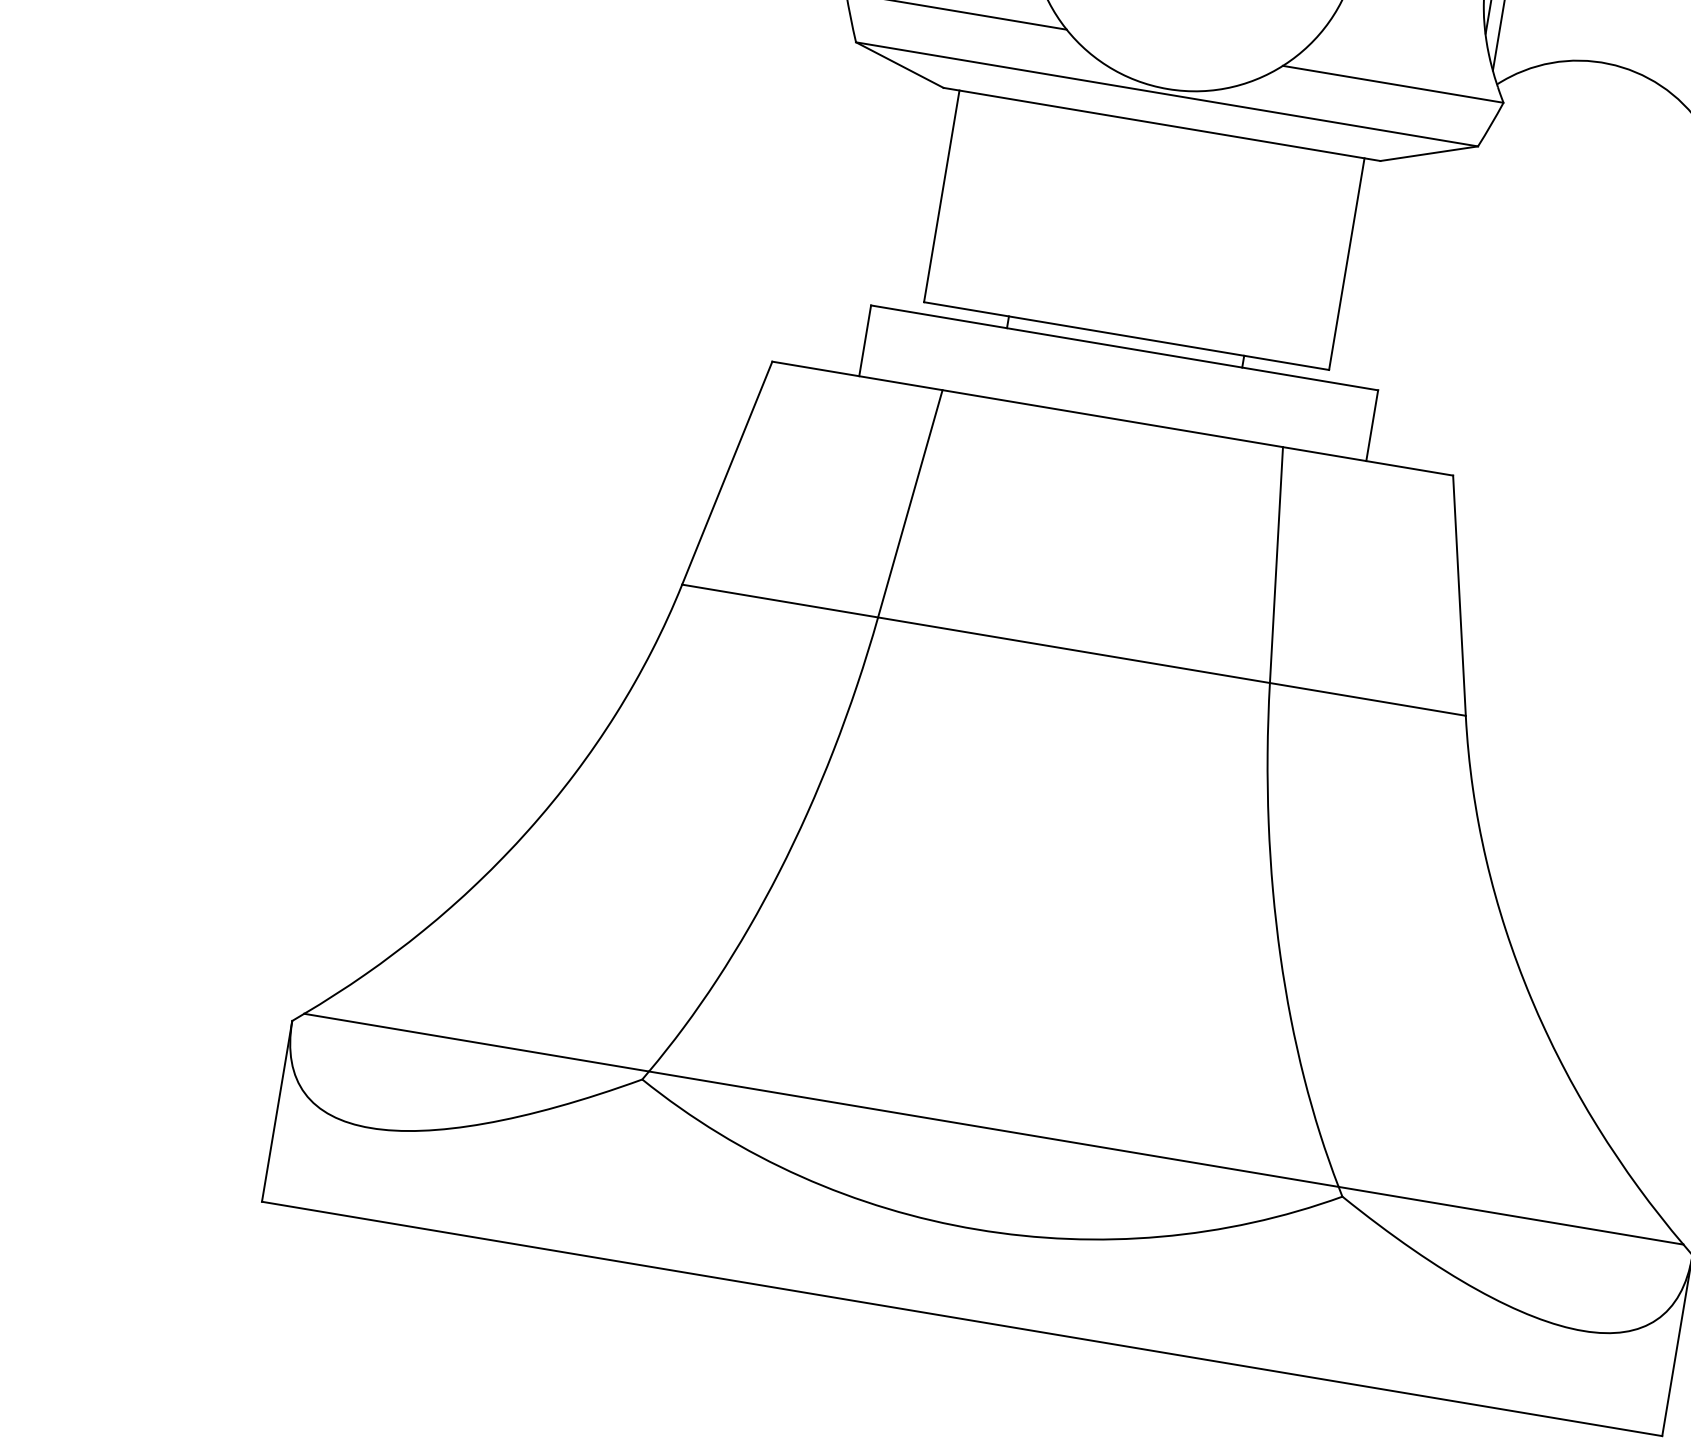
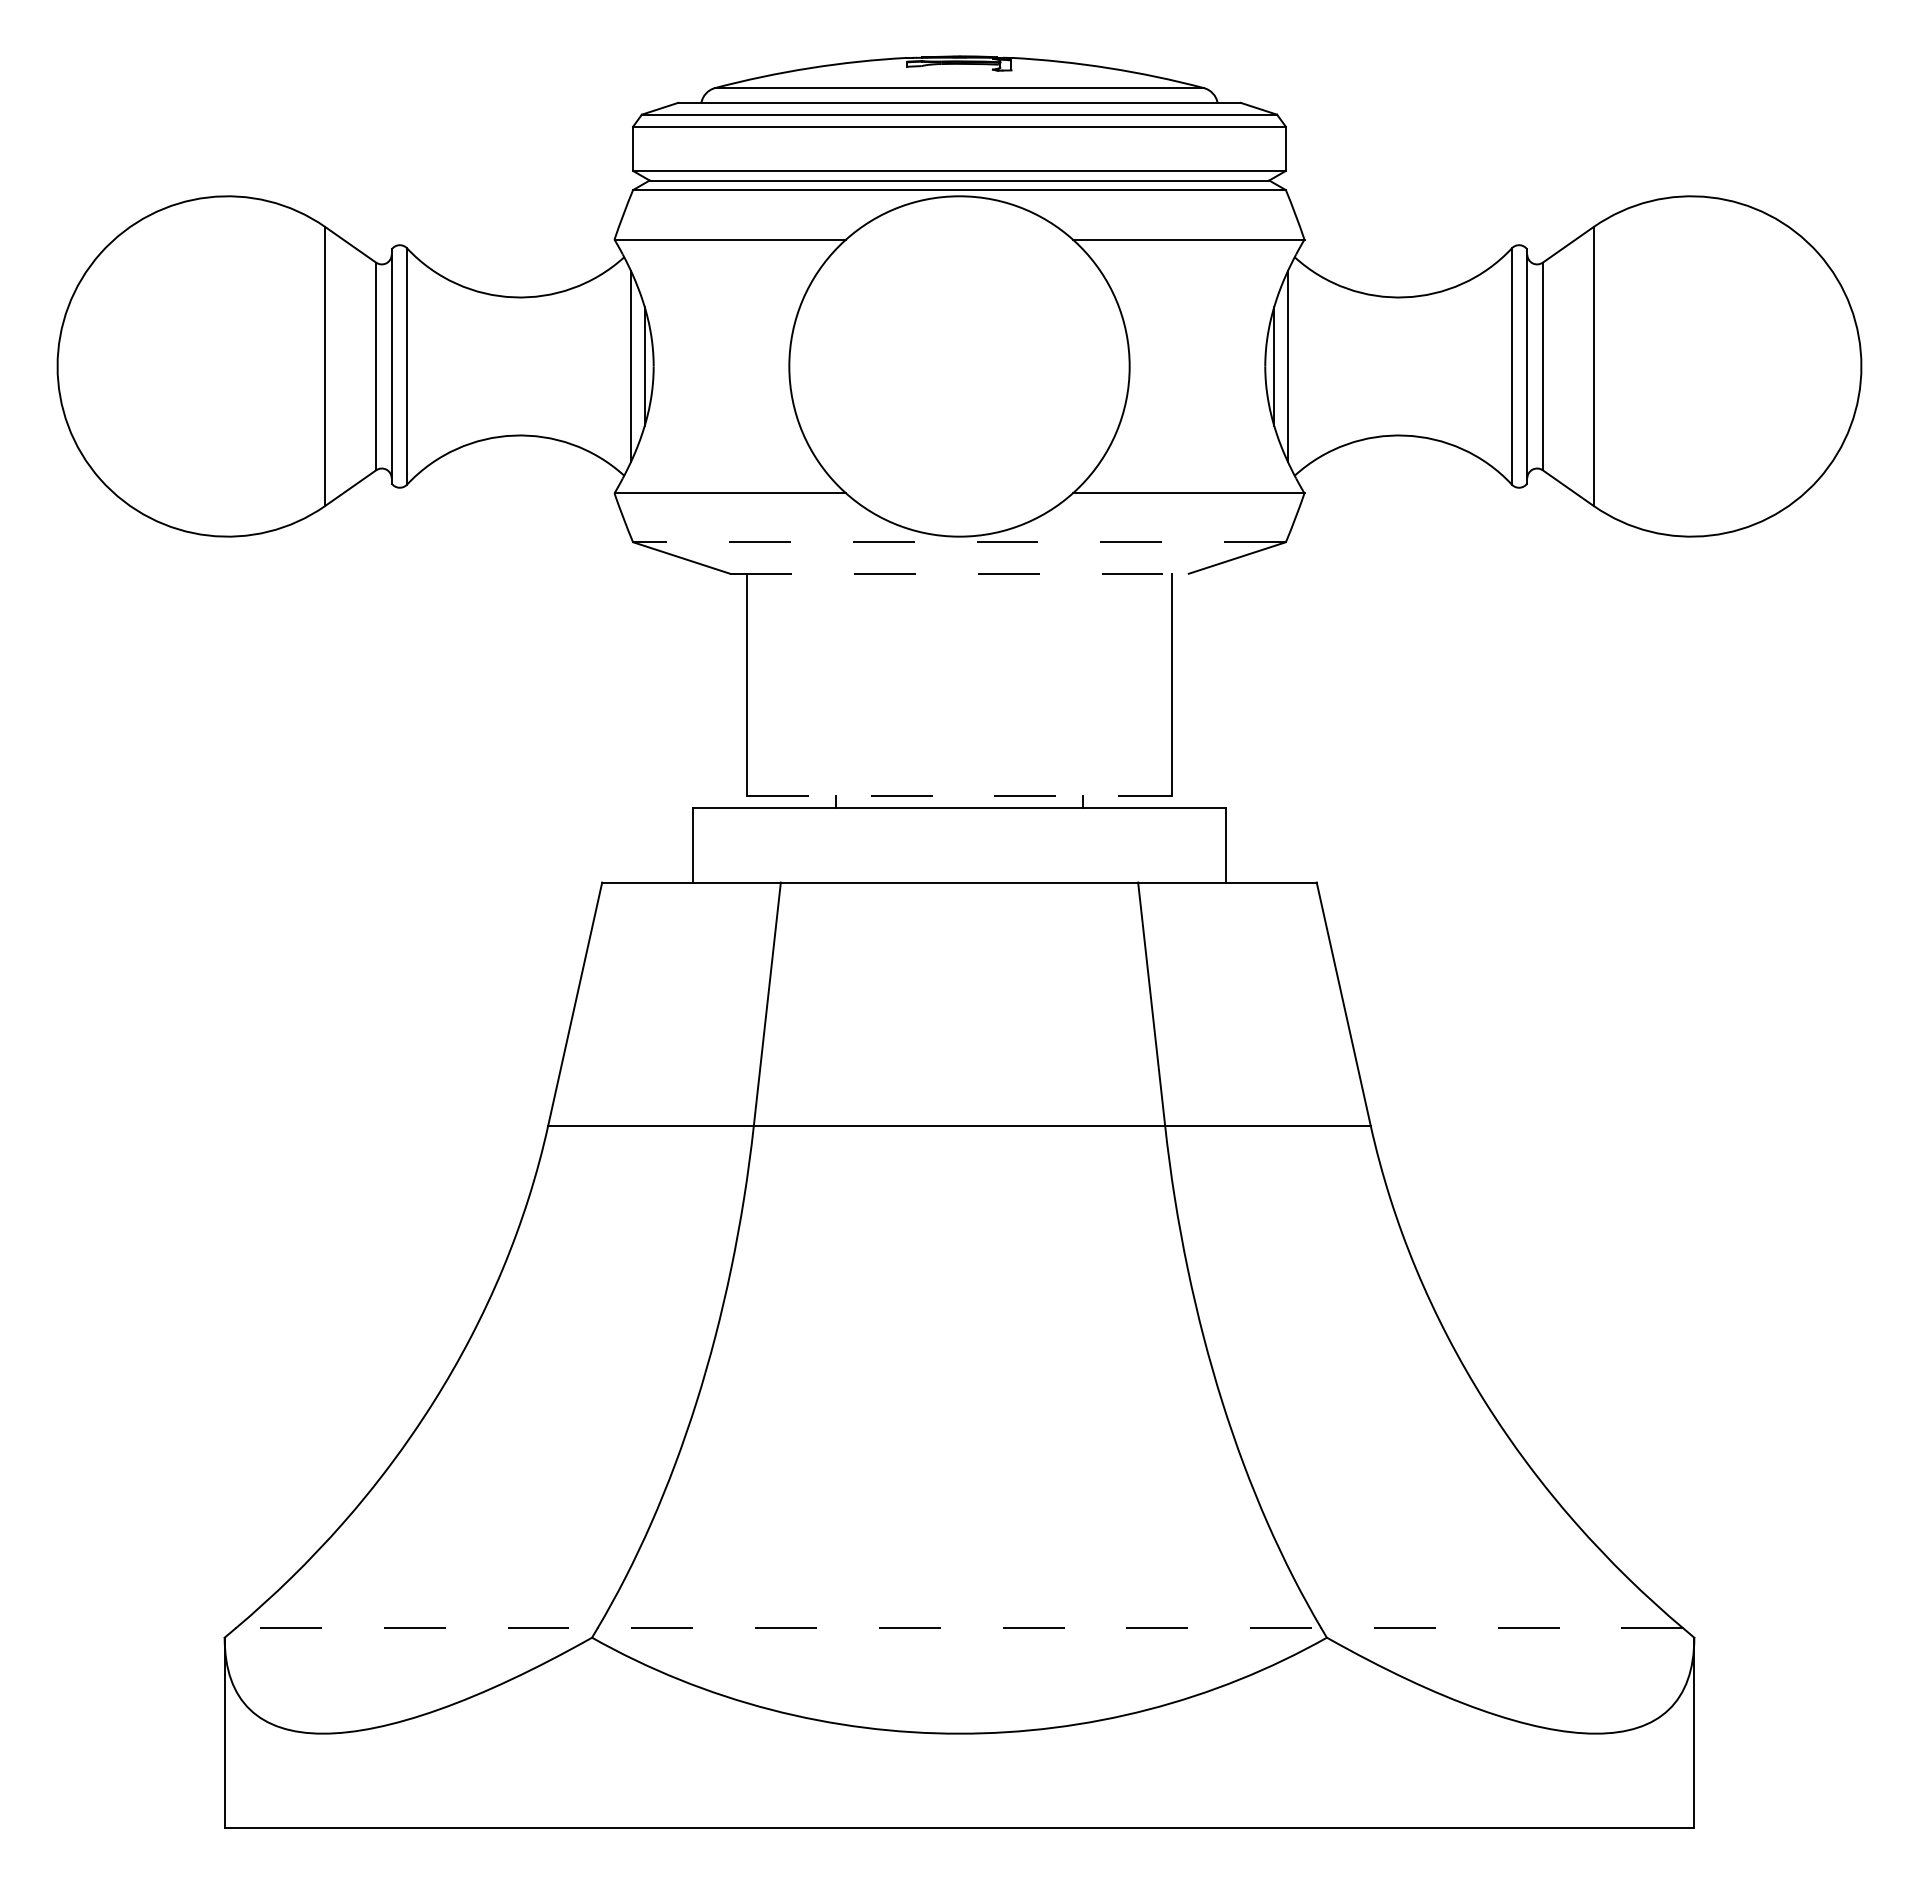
line: (1166, 94) -> (959, 542), solid -> dashed
line: (1163, 124) -> (960, 573), solid -> dashed
line: (1126, 335) -> (959, 795), solid -> dashed
line: (993, 1129) -> (959, 1628), solid -> dashed

